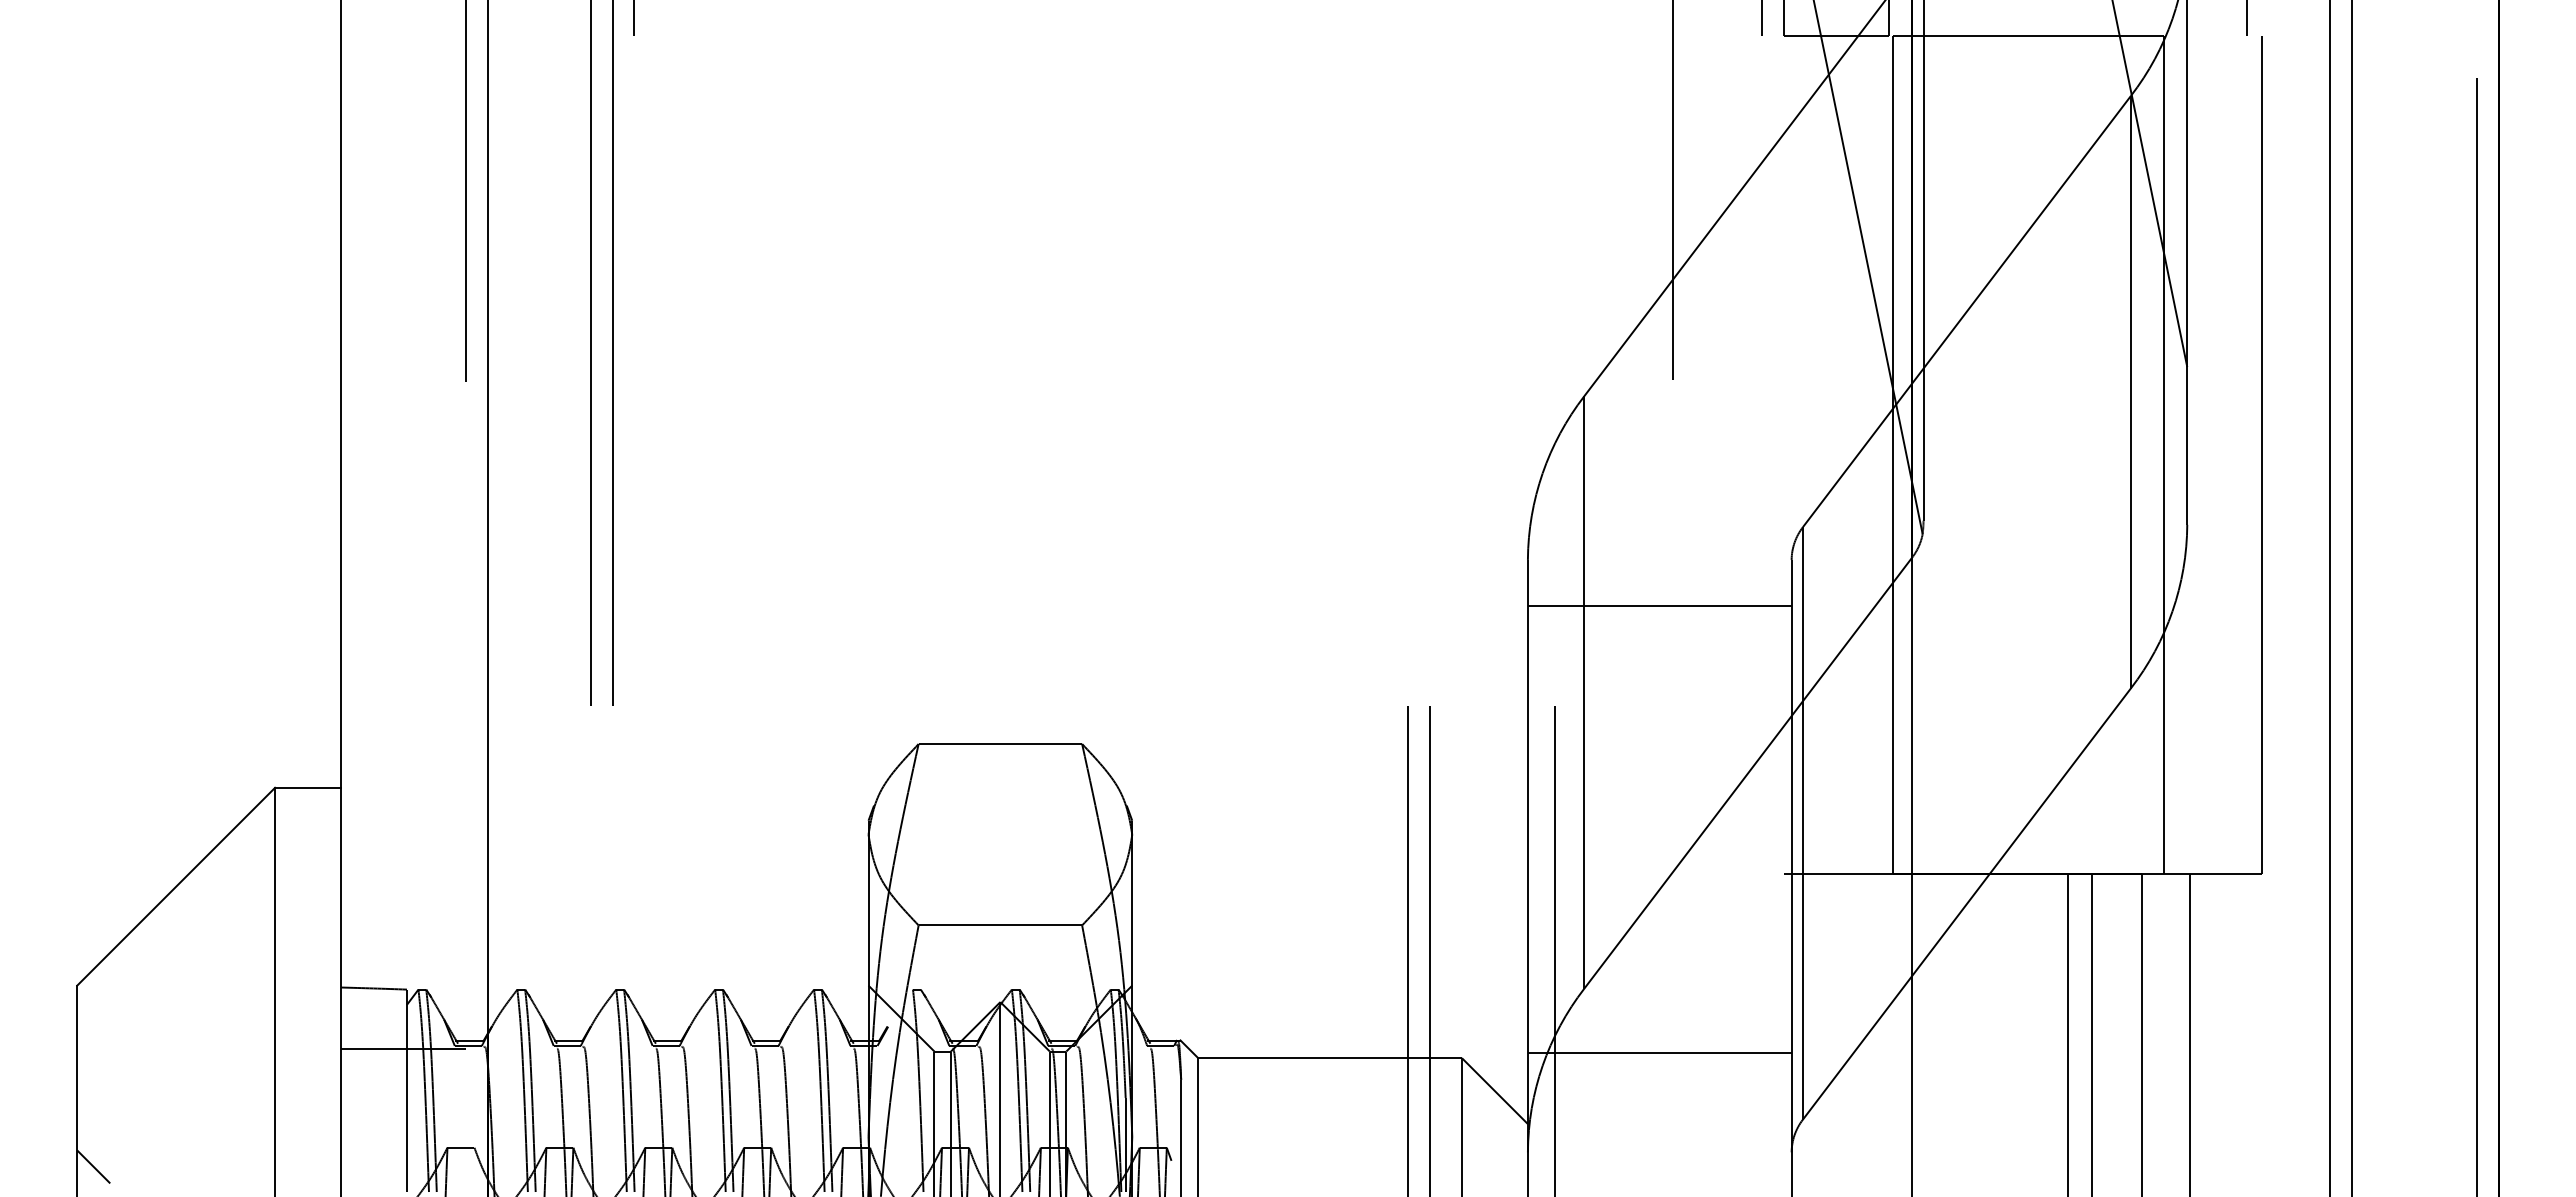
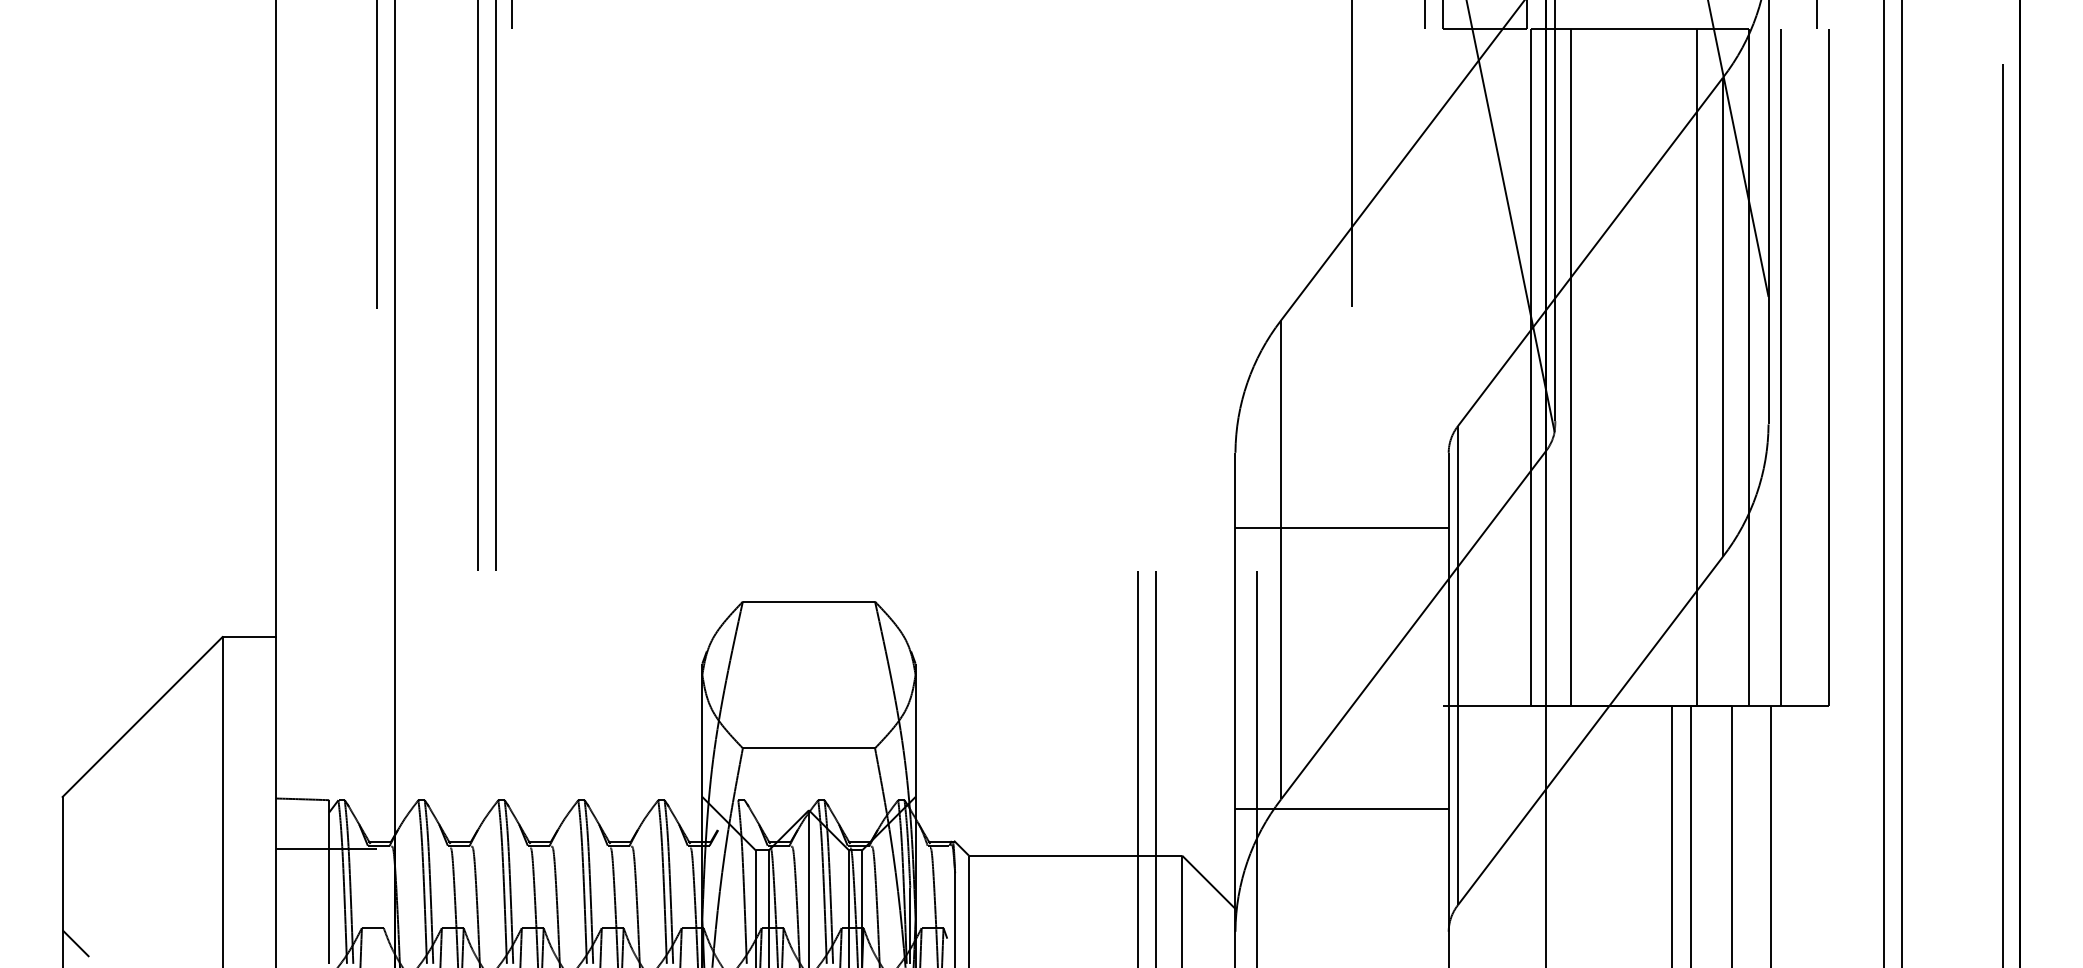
line: (1943, 454) -> (1571, 367), added
line: (2098, 454) -> (1696, 367), added
line: (2202, 454) -> (1780, 367), added
line: (1659, 605) -> (1341, 527), moved
line: (1659, 1052) -> (1341, 809), moved

